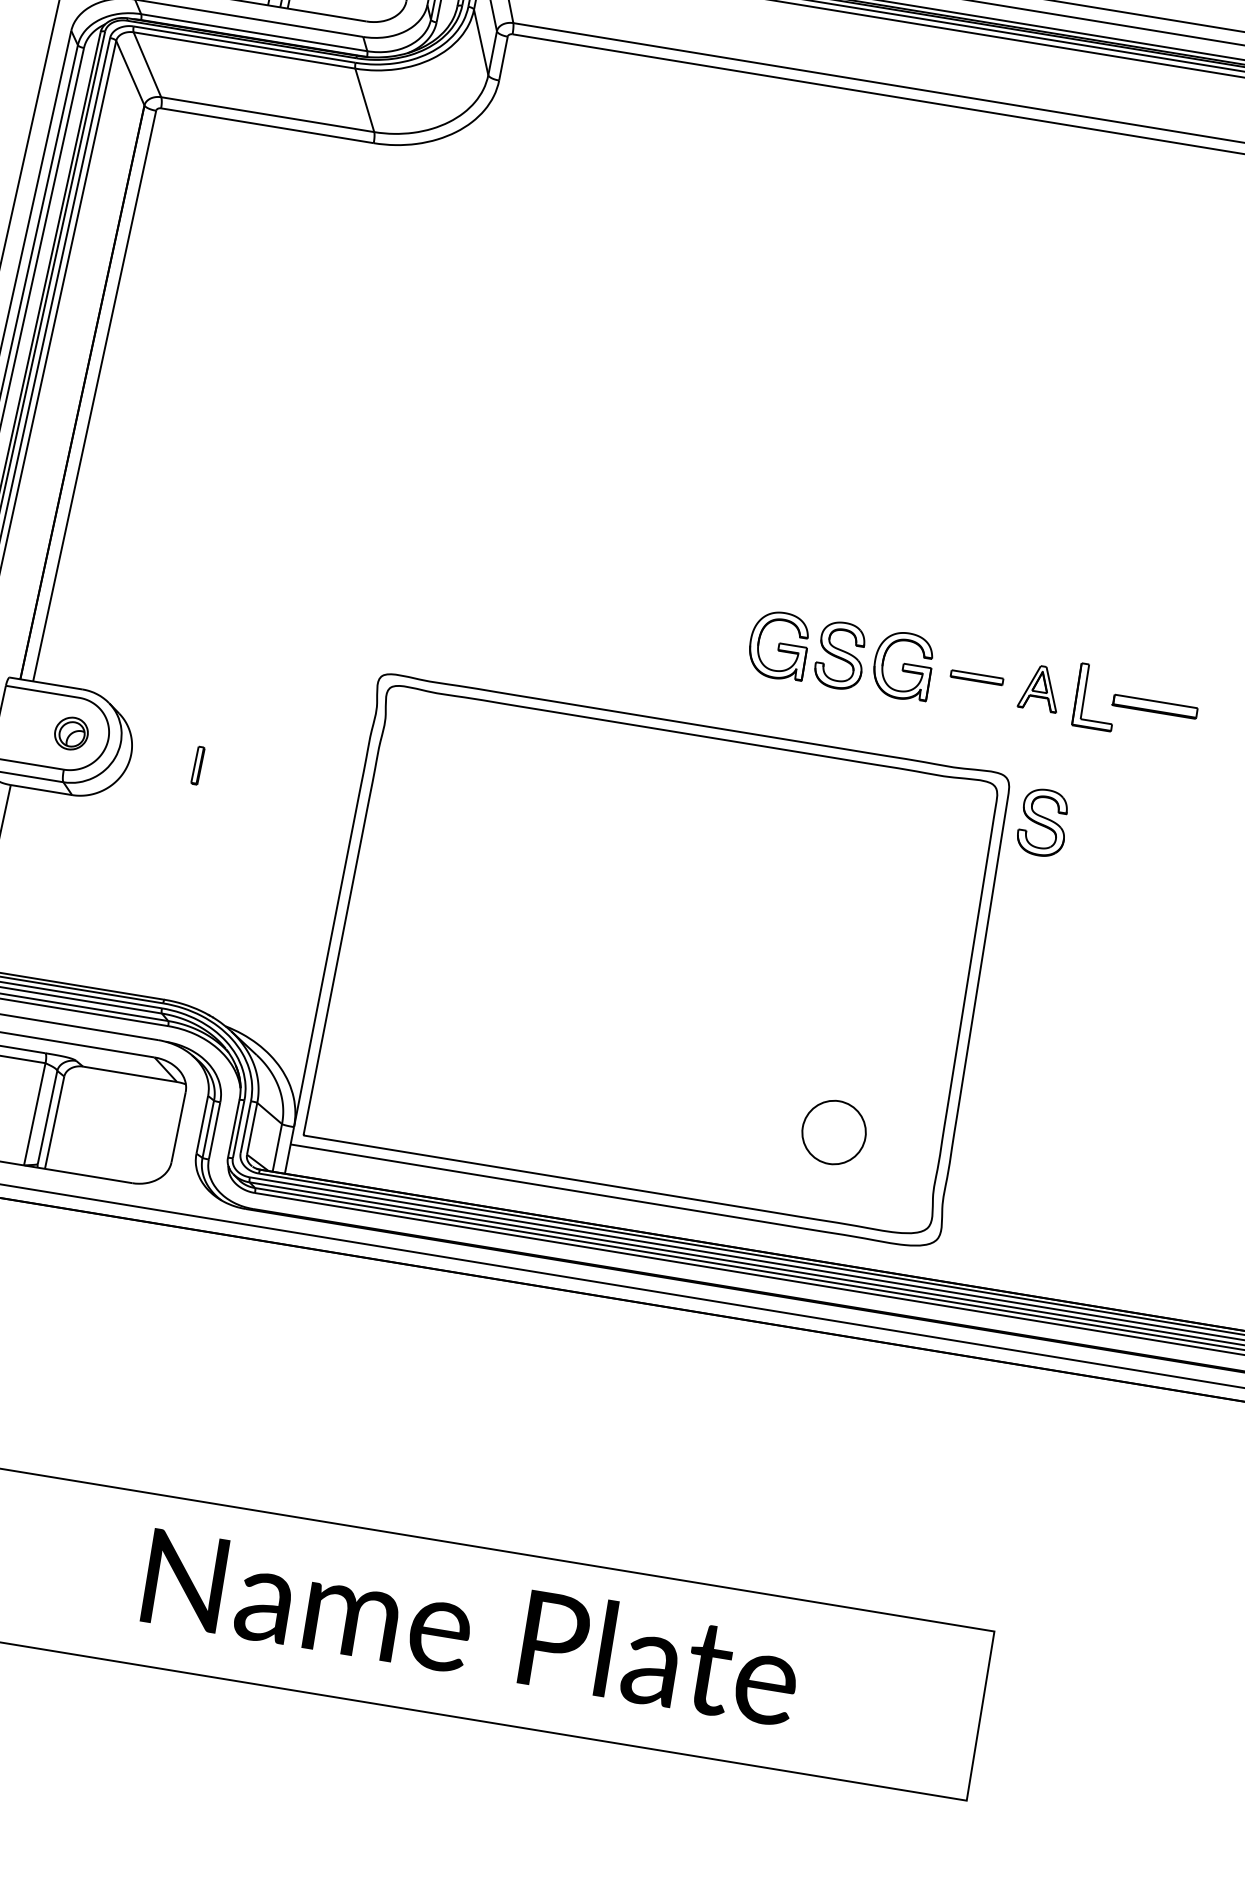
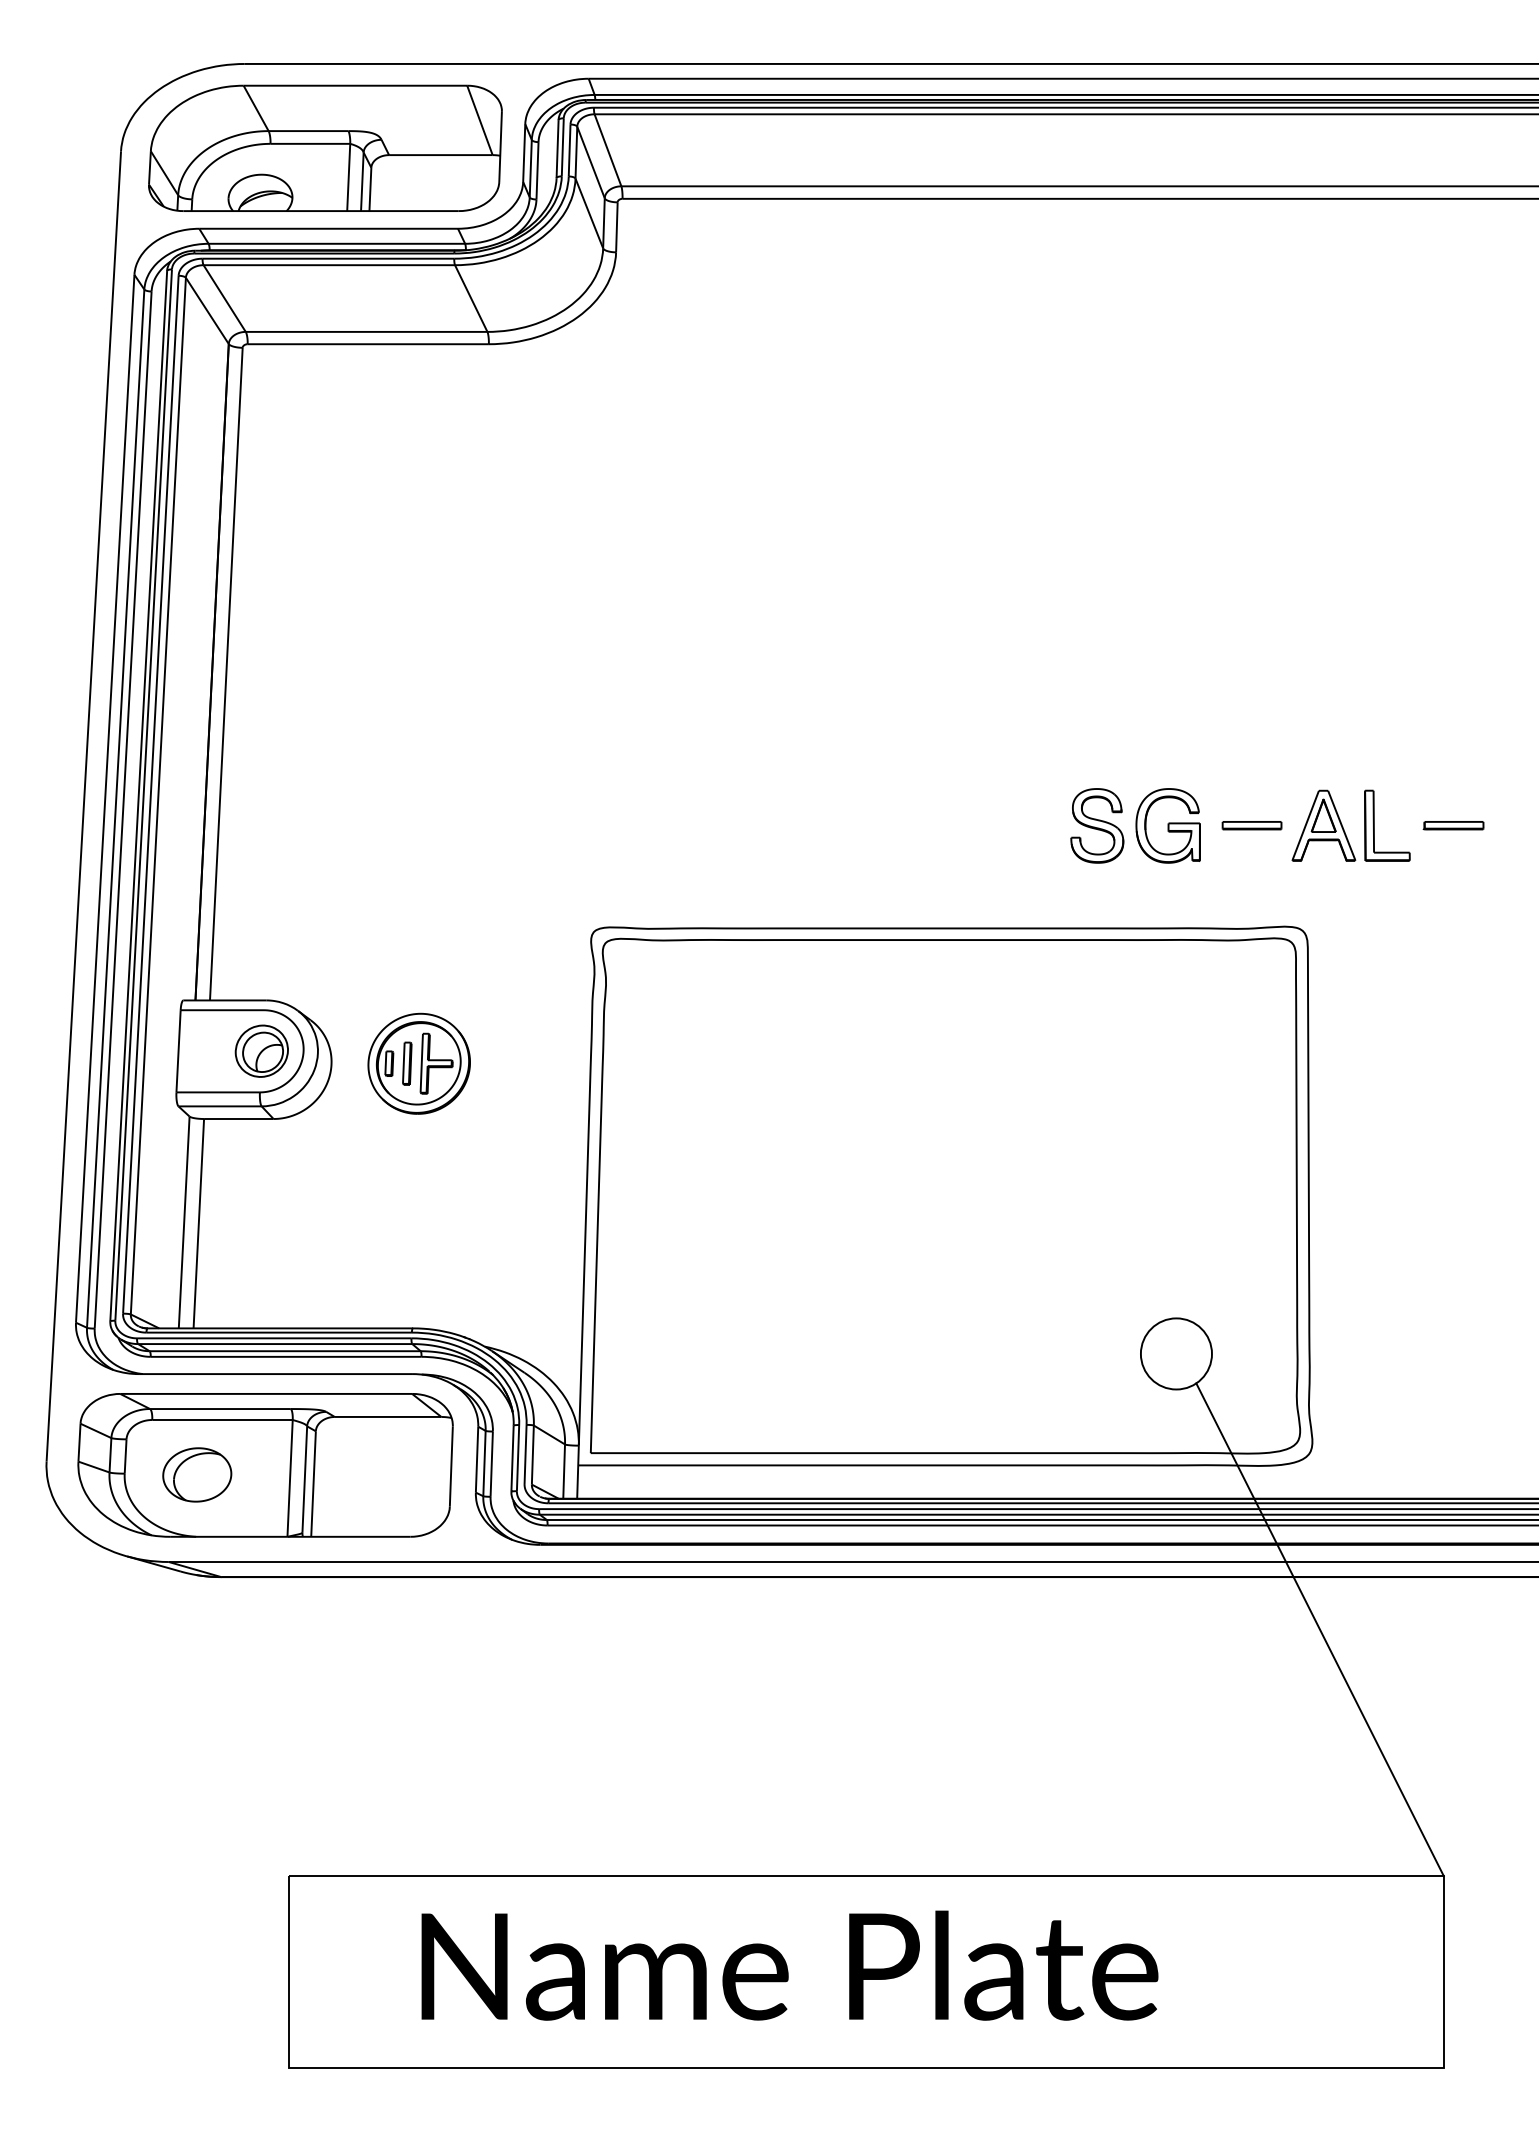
part: (778, 645) -> (1026, 825), removed
part: (1040, 687) -> (1323, 825), size x1.43
part: (1154, 706) -> (1453, 825), size x0.62
part: (71, 732) -> (261, 1050), size x1.43
part: (207, 767) -> (418, 1063), added
part: (1043, 822) -> (1351, 973), removed
line: (920, 1396) -> (1319, 1629), added
text: (471, 1626) -> (789, 1965), moved

